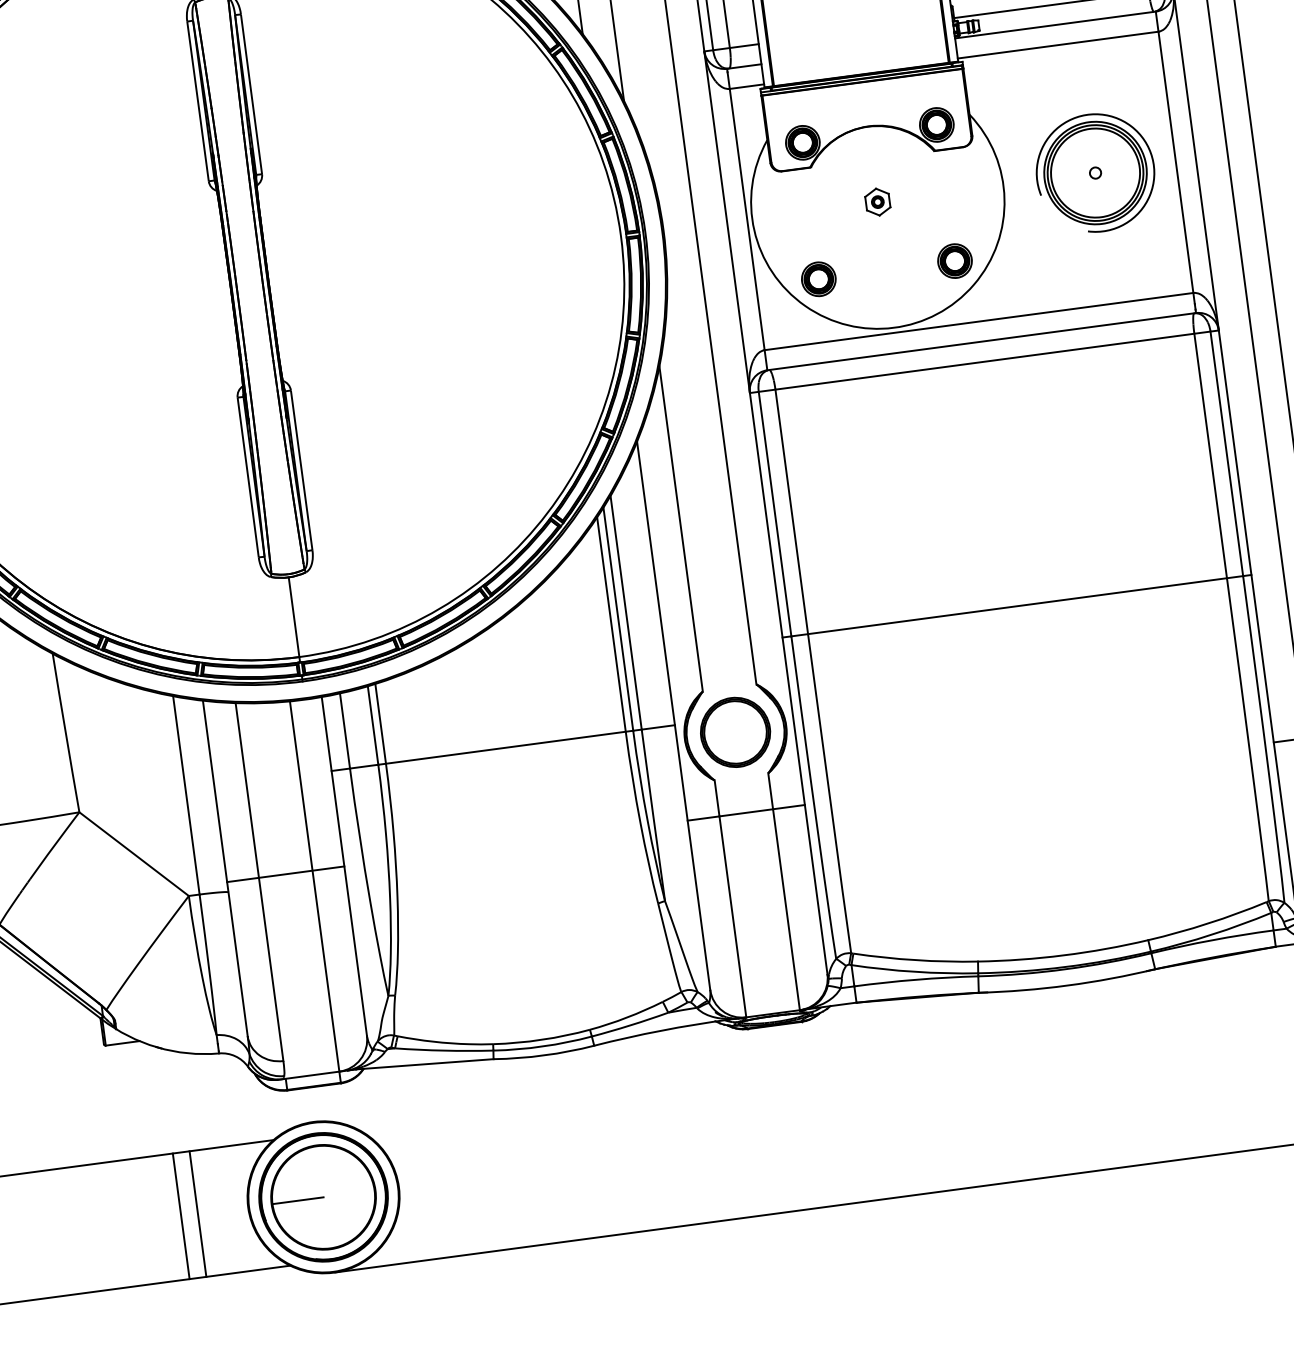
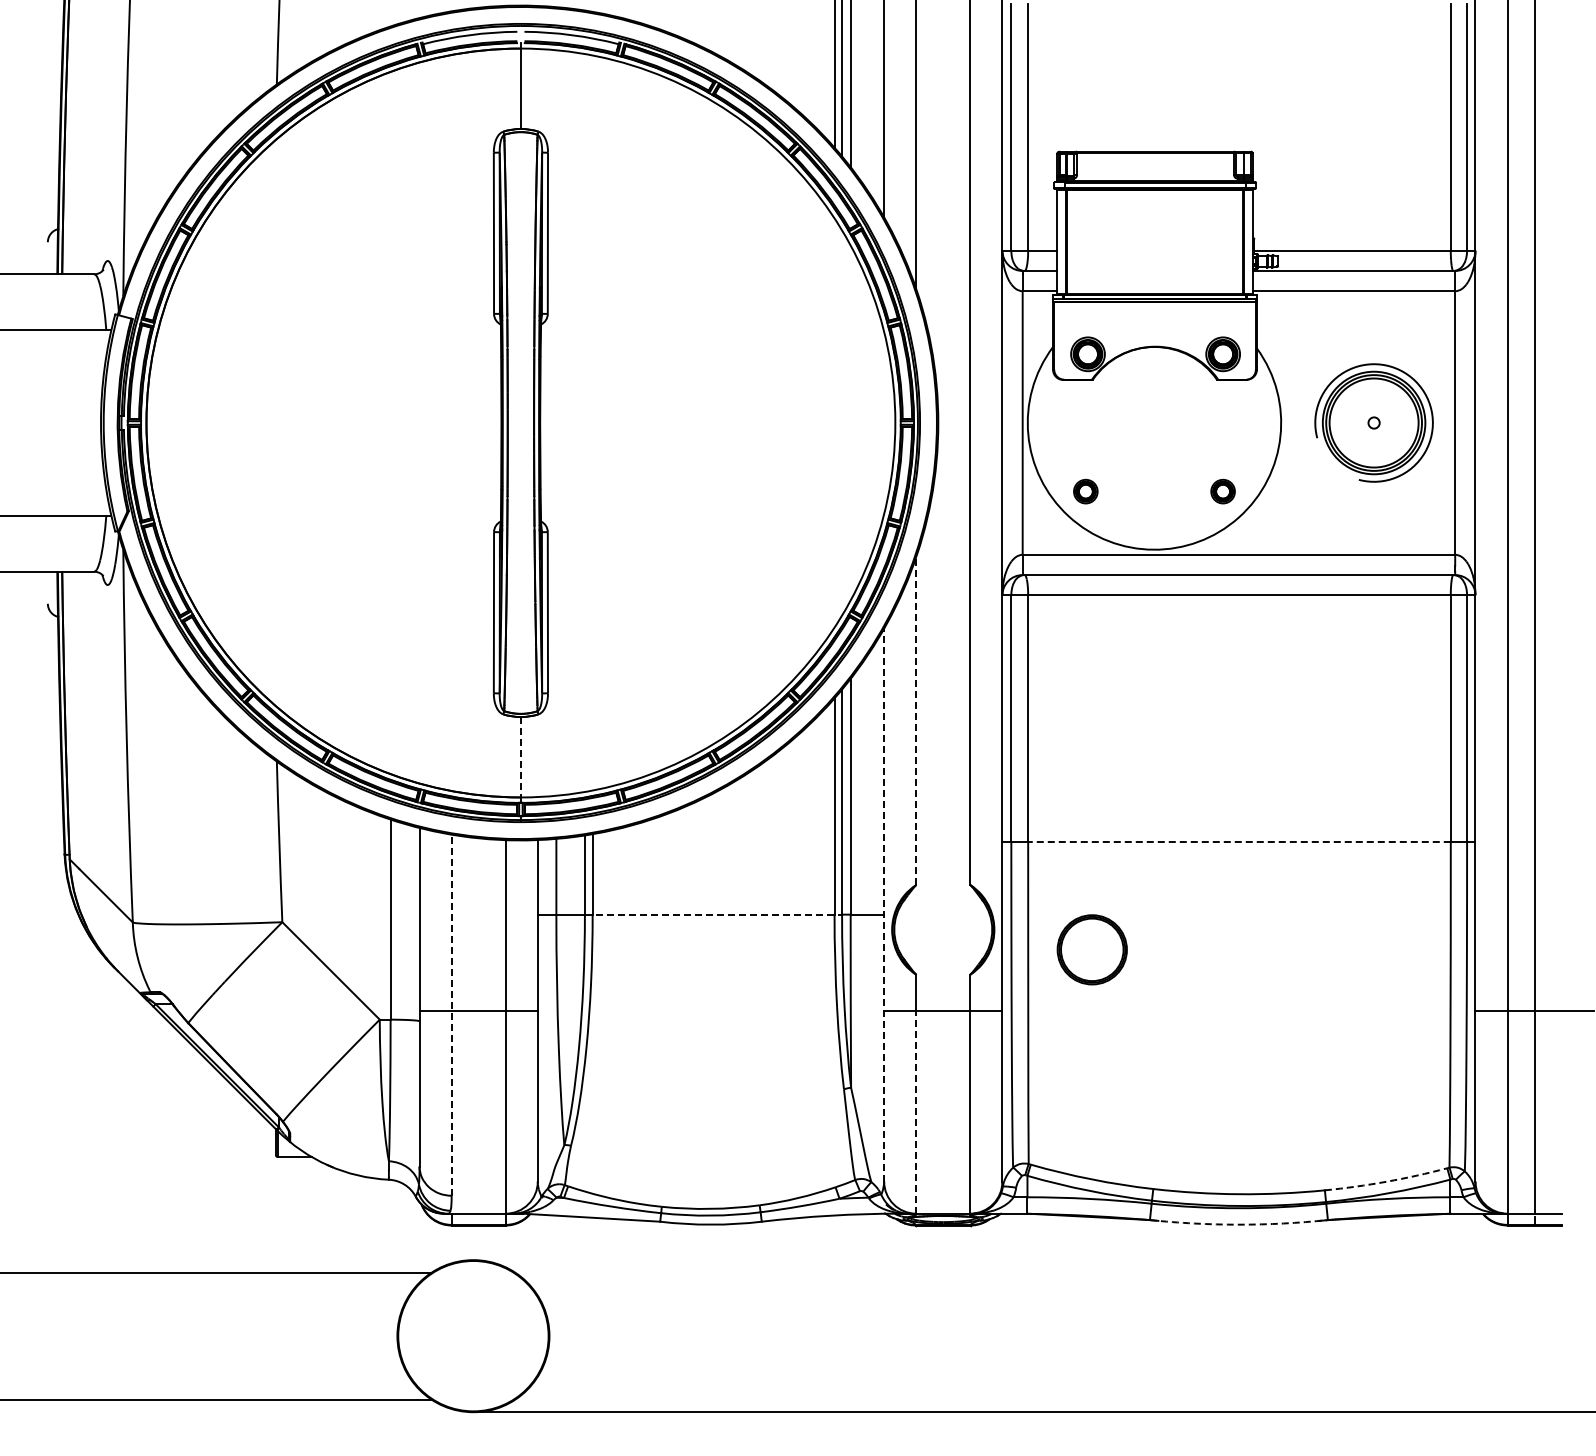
part: (877, 201) -> (1154, 422), removed
part: (954, 261) -> (1222, 491), size x0.7
part: (818, 279) -> (1085, 491), size x0.7
line: (681, 528) -> (916, 720), solid -> dashed
line: (1016, 606) -> (1238, 842), solid -> dashed
line: (293, 617) -> (520, 757), solid -> dashed
line: (673, 715) -> (884, 904), solid -> dashed
part: (734, 732) -> (1091, 949), moved
line: (505, 747) -> (713, 914), solid -> dashed
line: (259, 882) -> (451, 1015), solid -> dashed
line: (733, 916) -> (916, 1111), solid -> dashed
arc: (1208, 923) -> (1386, 1181), solid -> dashed
arc: (1067, 985) -> (1238, 1224), solid -> dashed
part: (323, 1197) -> (473, 1336), removed
line: (197, 1213) -> (346, 1335), removed
line: (180, 1215) -> (329, 1335), removed

